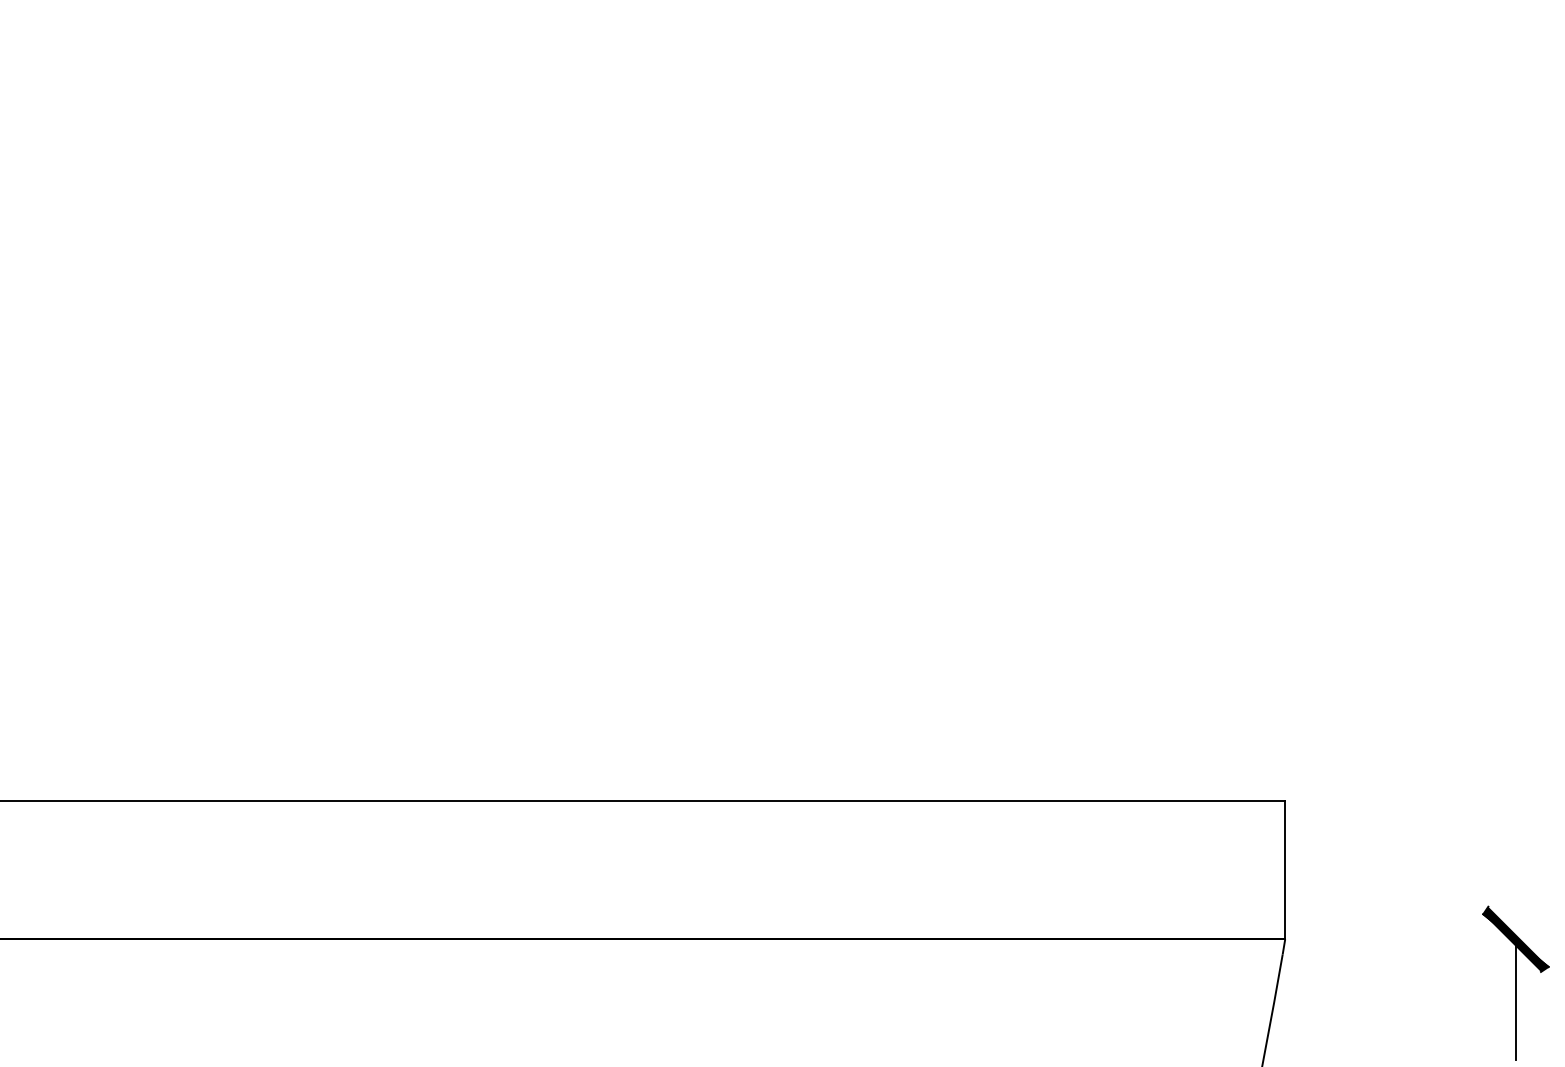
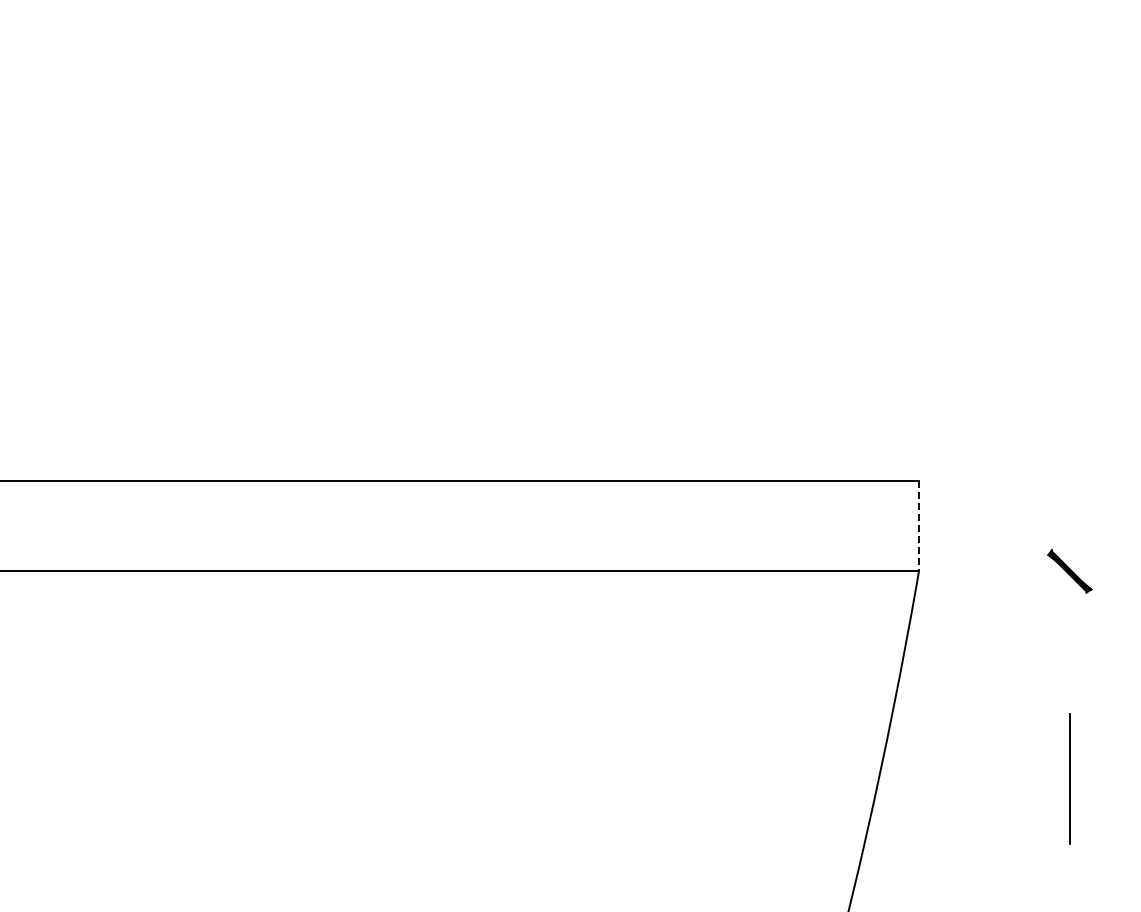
line: (1284, 870) -> (918, 526), solid -> dashed
line: (1515, 999) -> (1069, 610), removed

